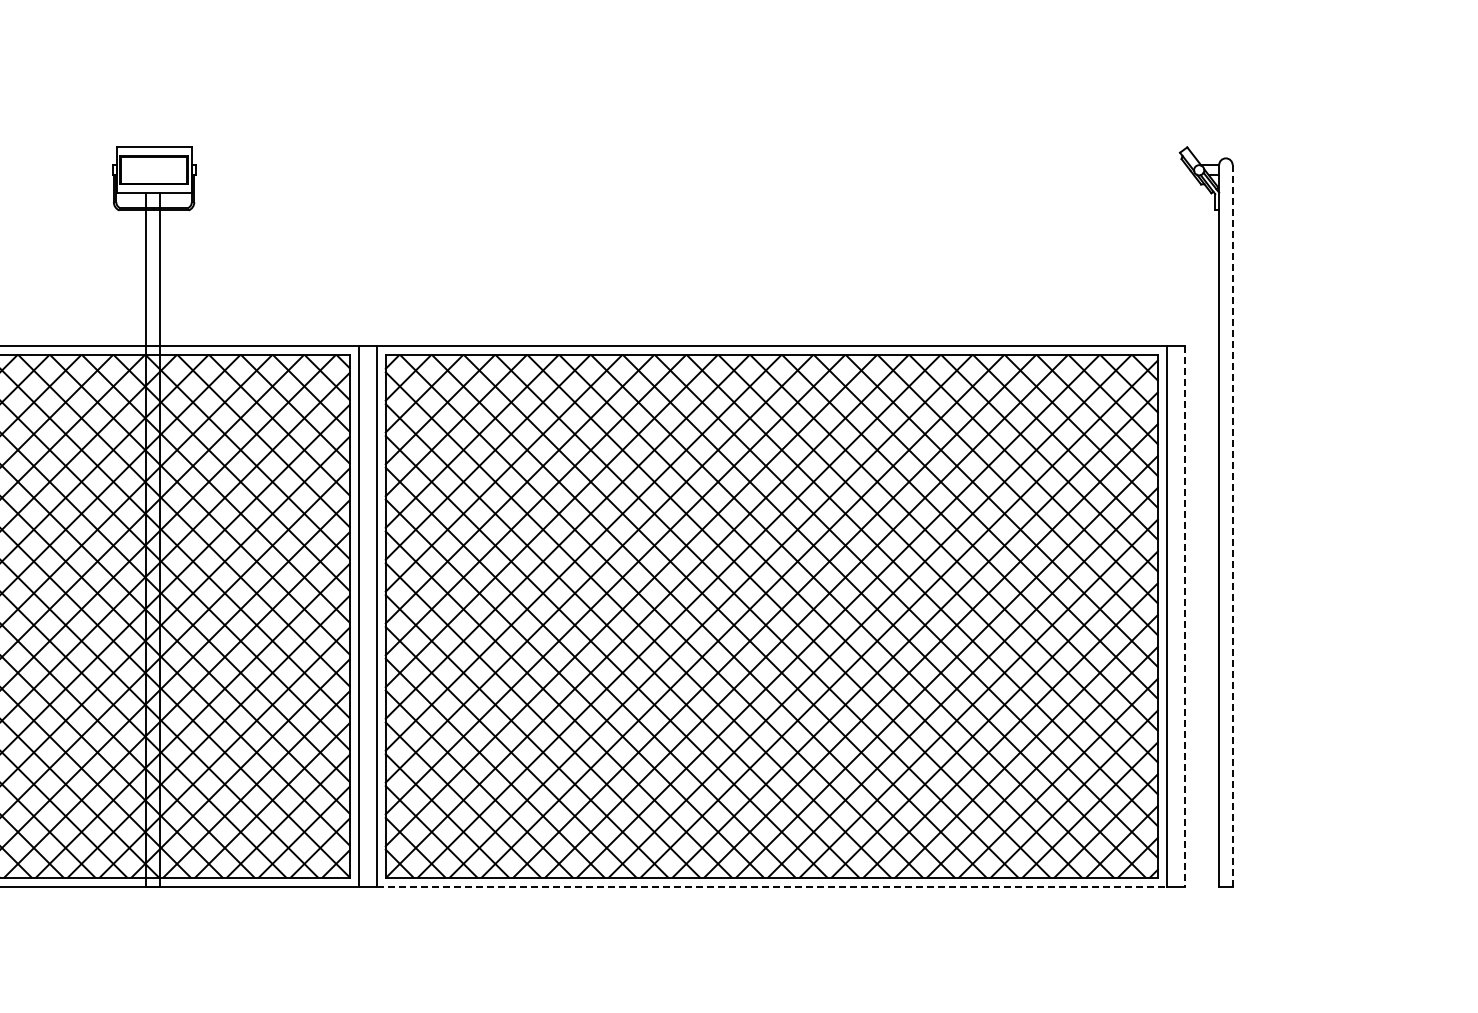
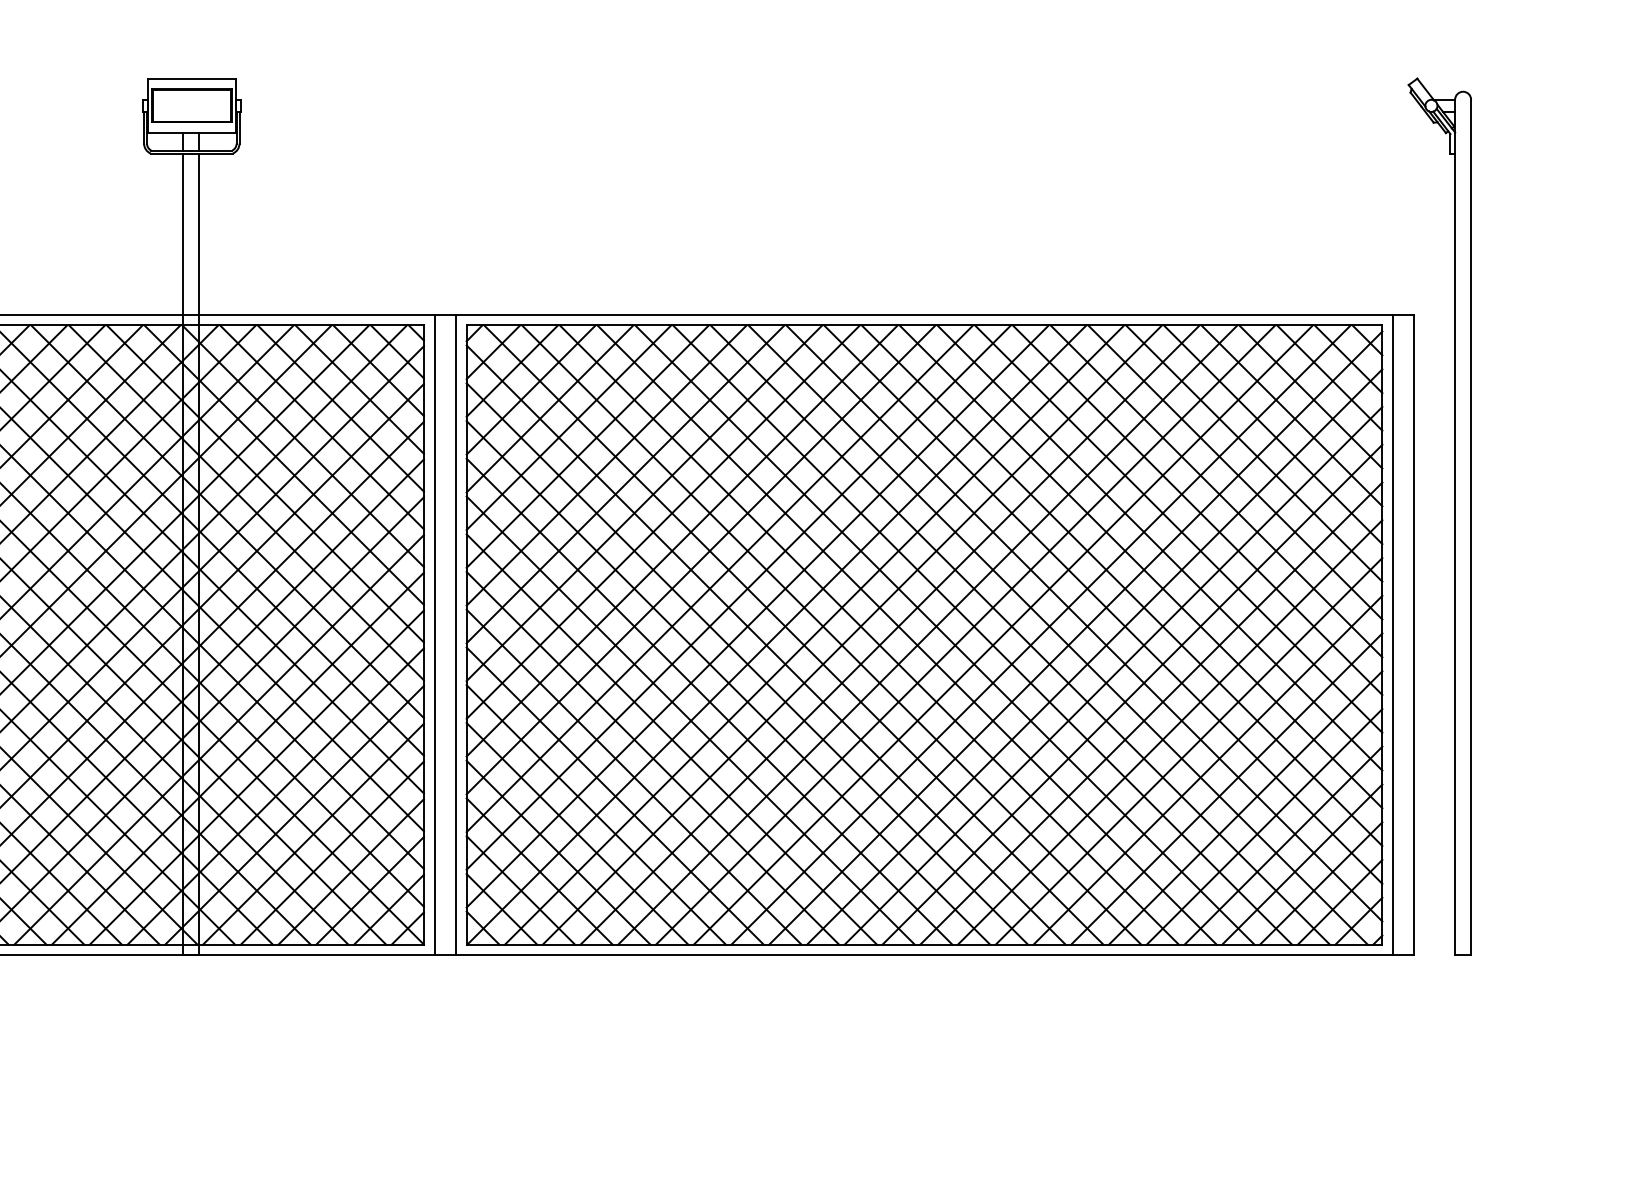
line: (1232, 525) -> (1470, 527), dashed -> solid
line: (1184, 616) -> (1414, 635), dashed -> solid
line: (772, 886) -> (925, 955), dashed -> solid

